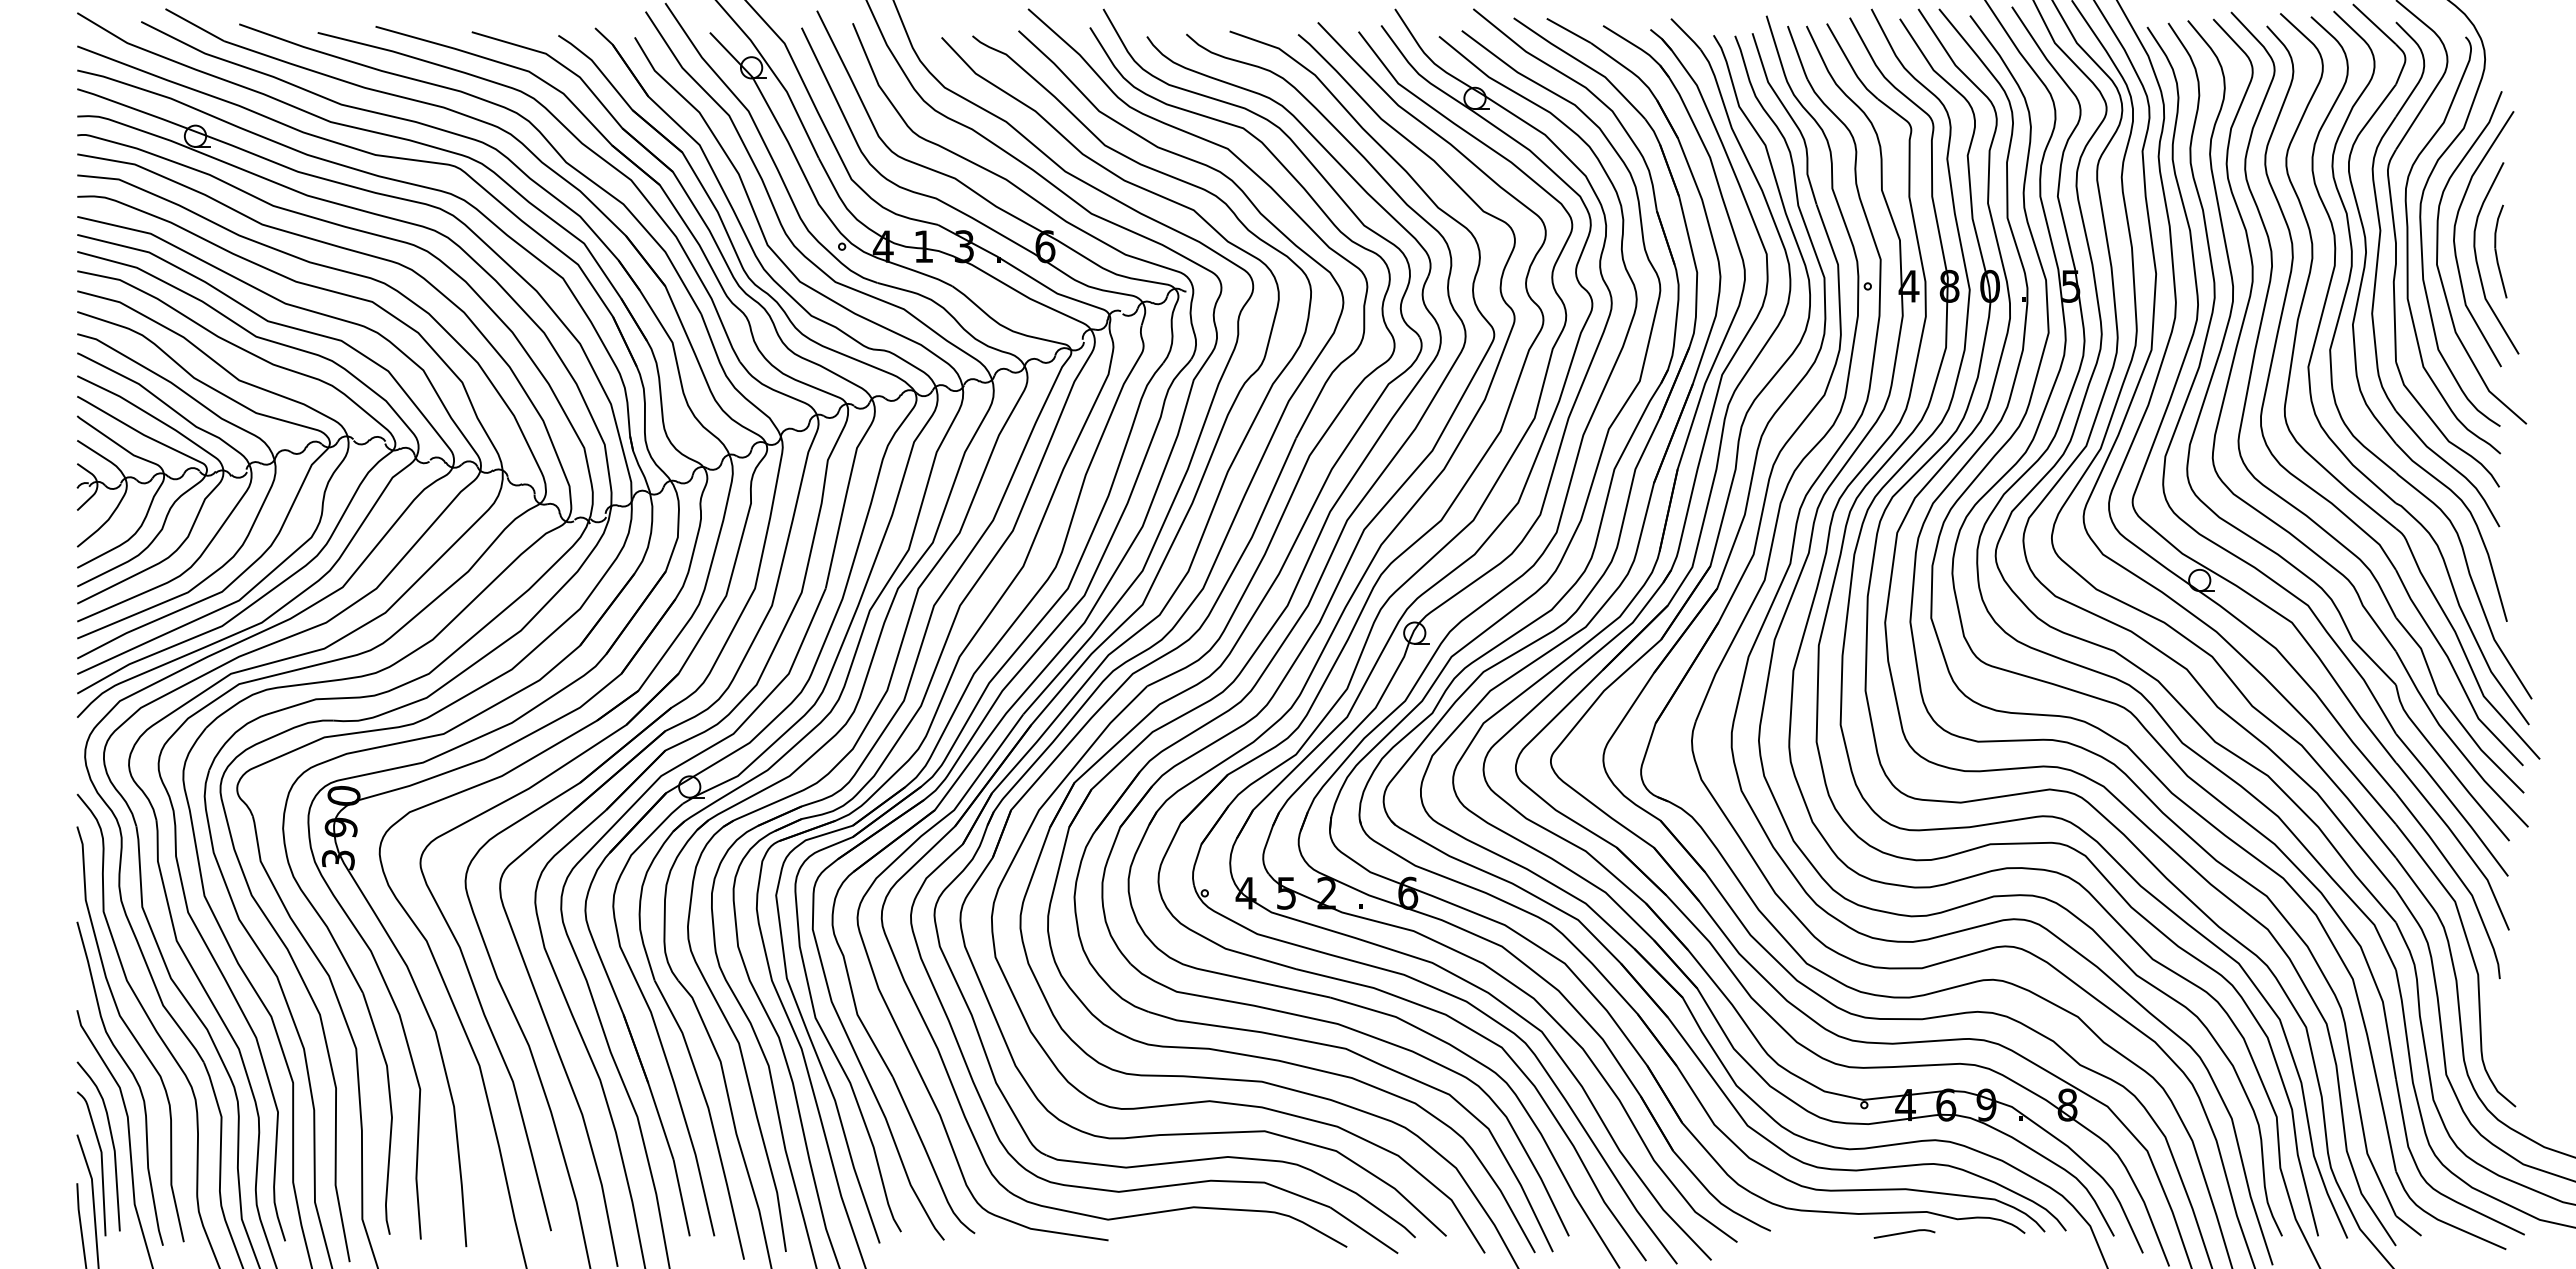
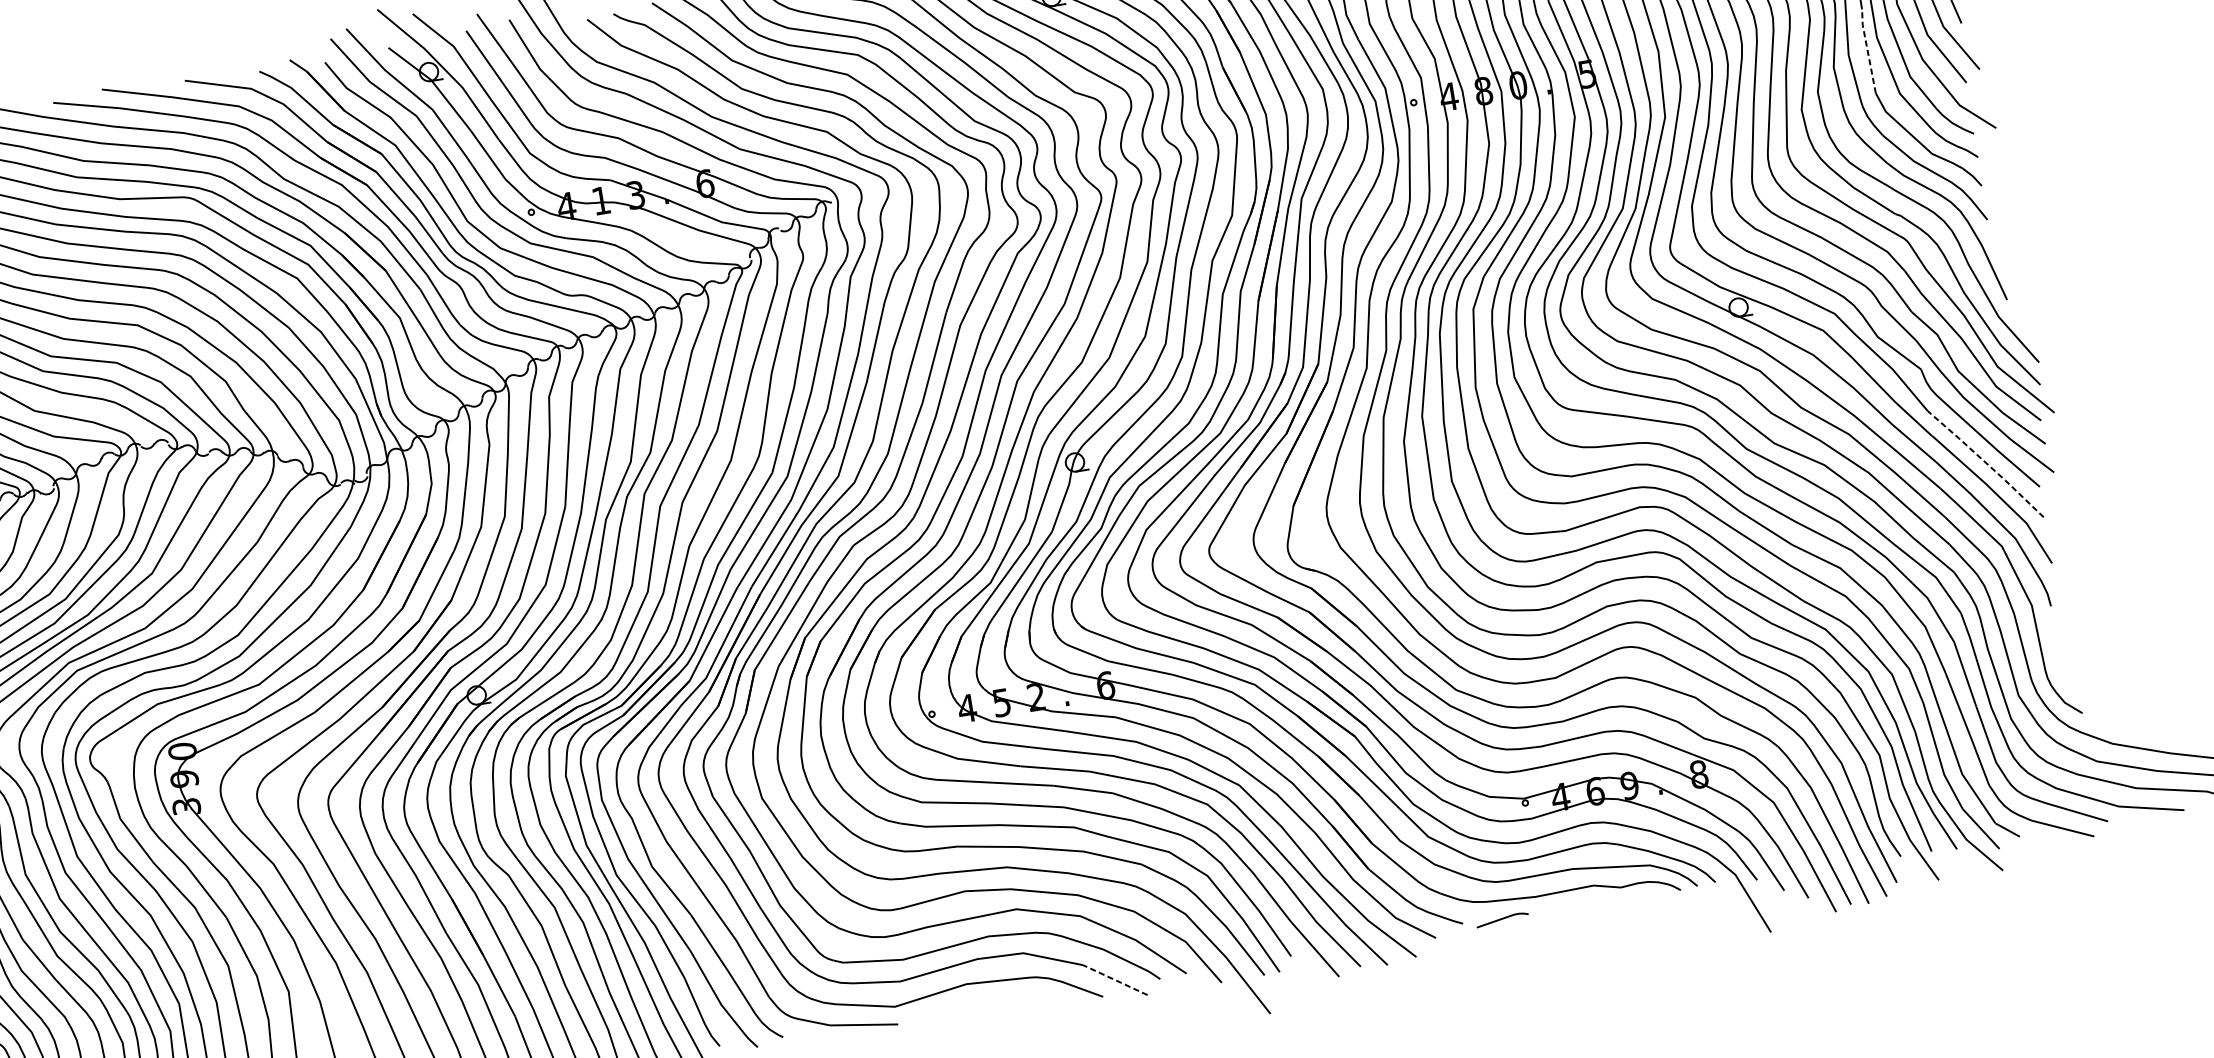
line: (2394, 311) -> (1867, 50), solid -> dashed
line: (2452, 804) -> (1986, 463), solid -> dashed
line: (1363, 1230) -> (1114, 980), solid -> dashed
curve: (1904, 1233) -> (1502, 919), moved

